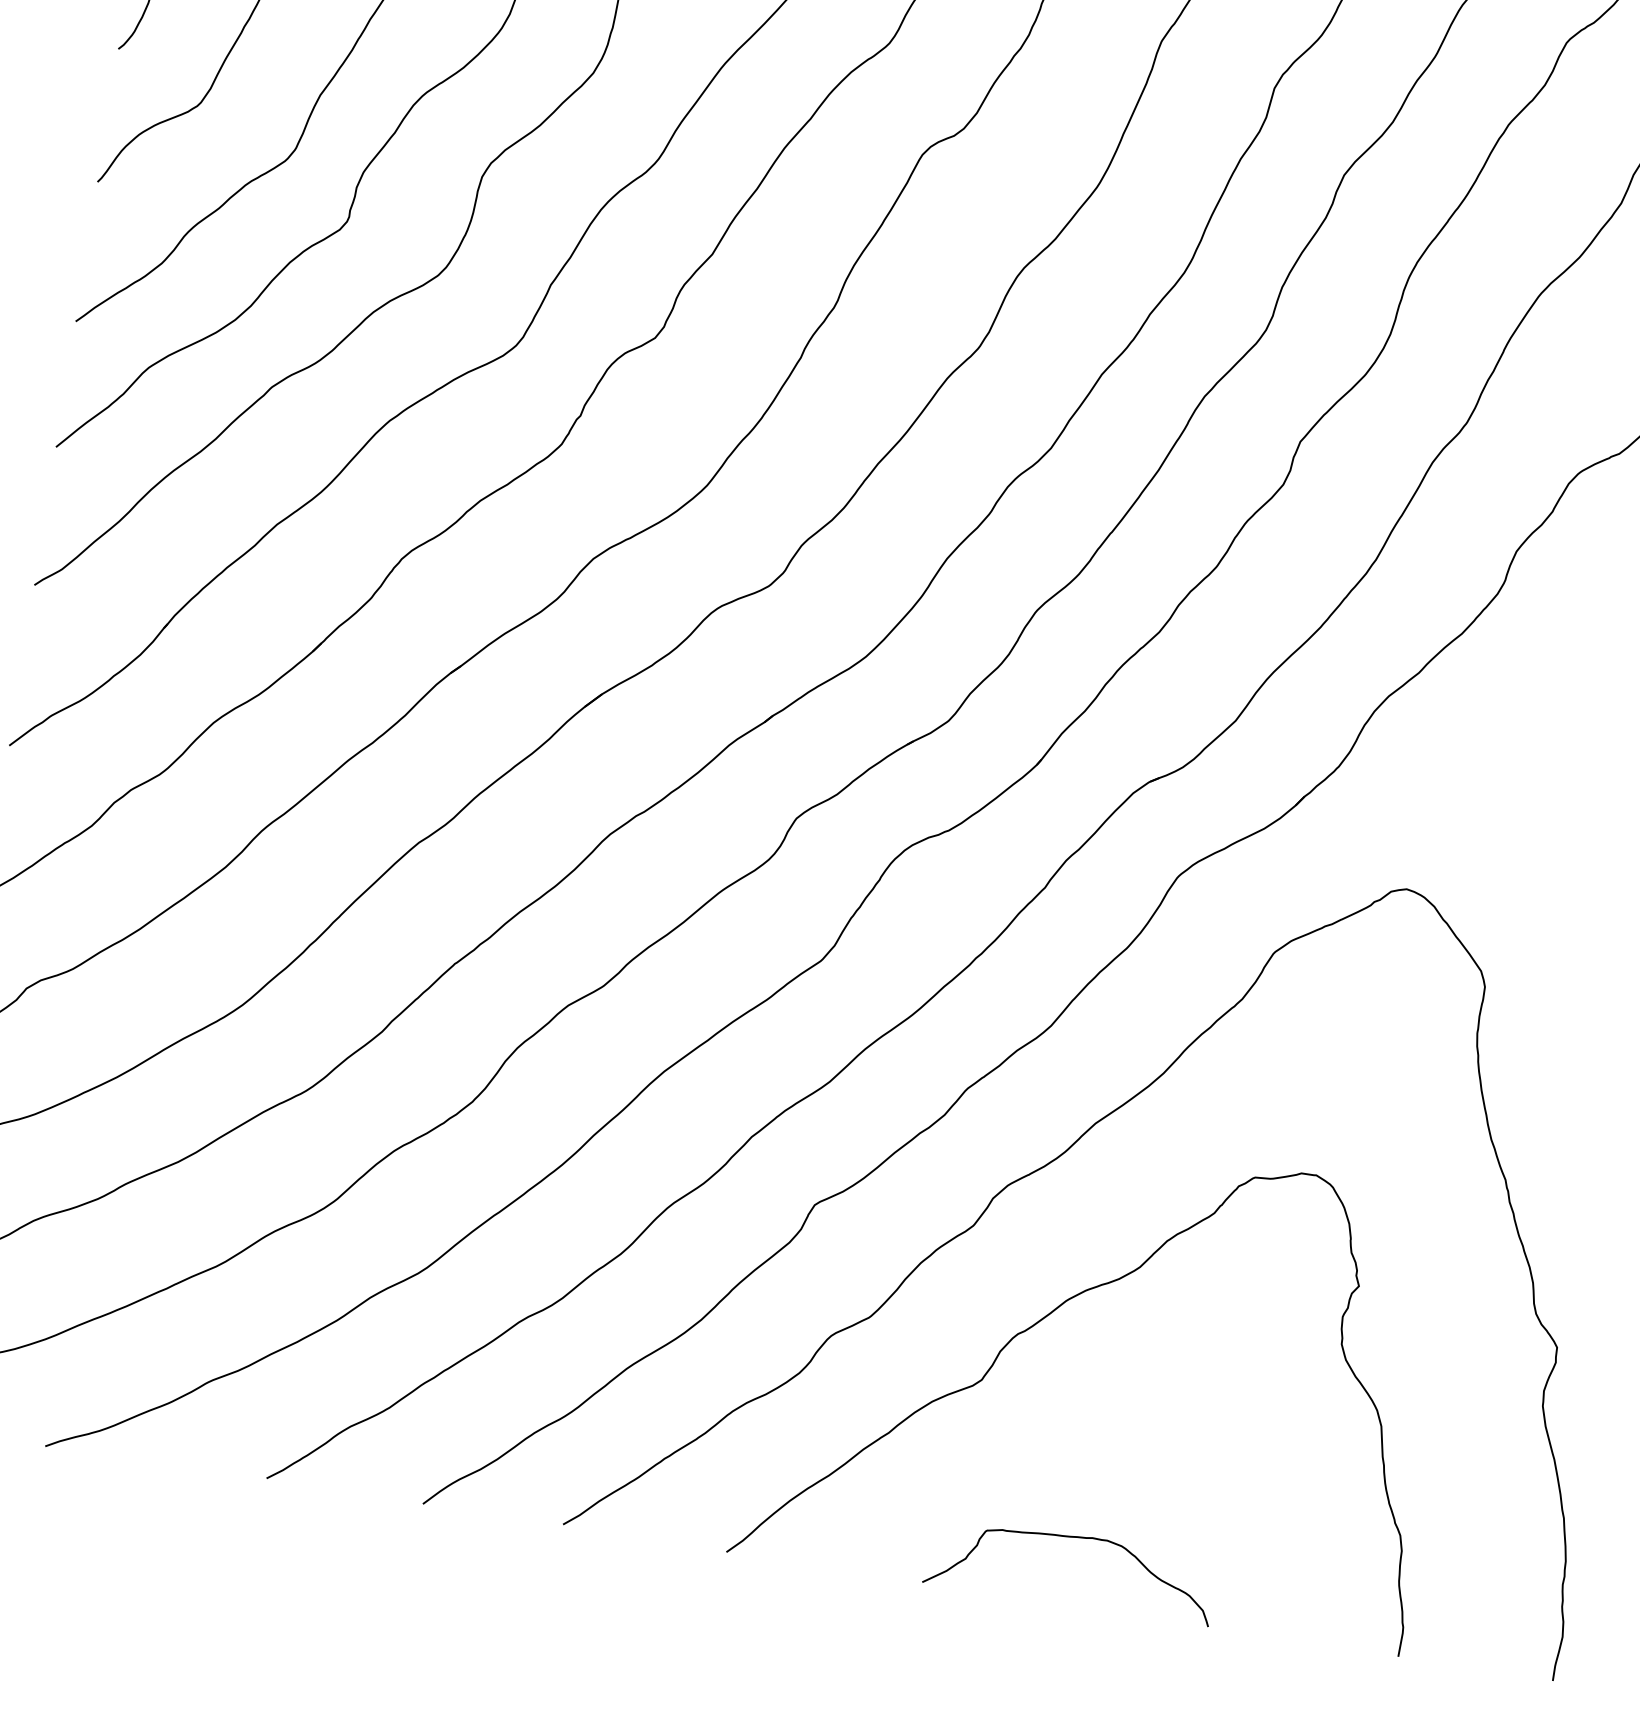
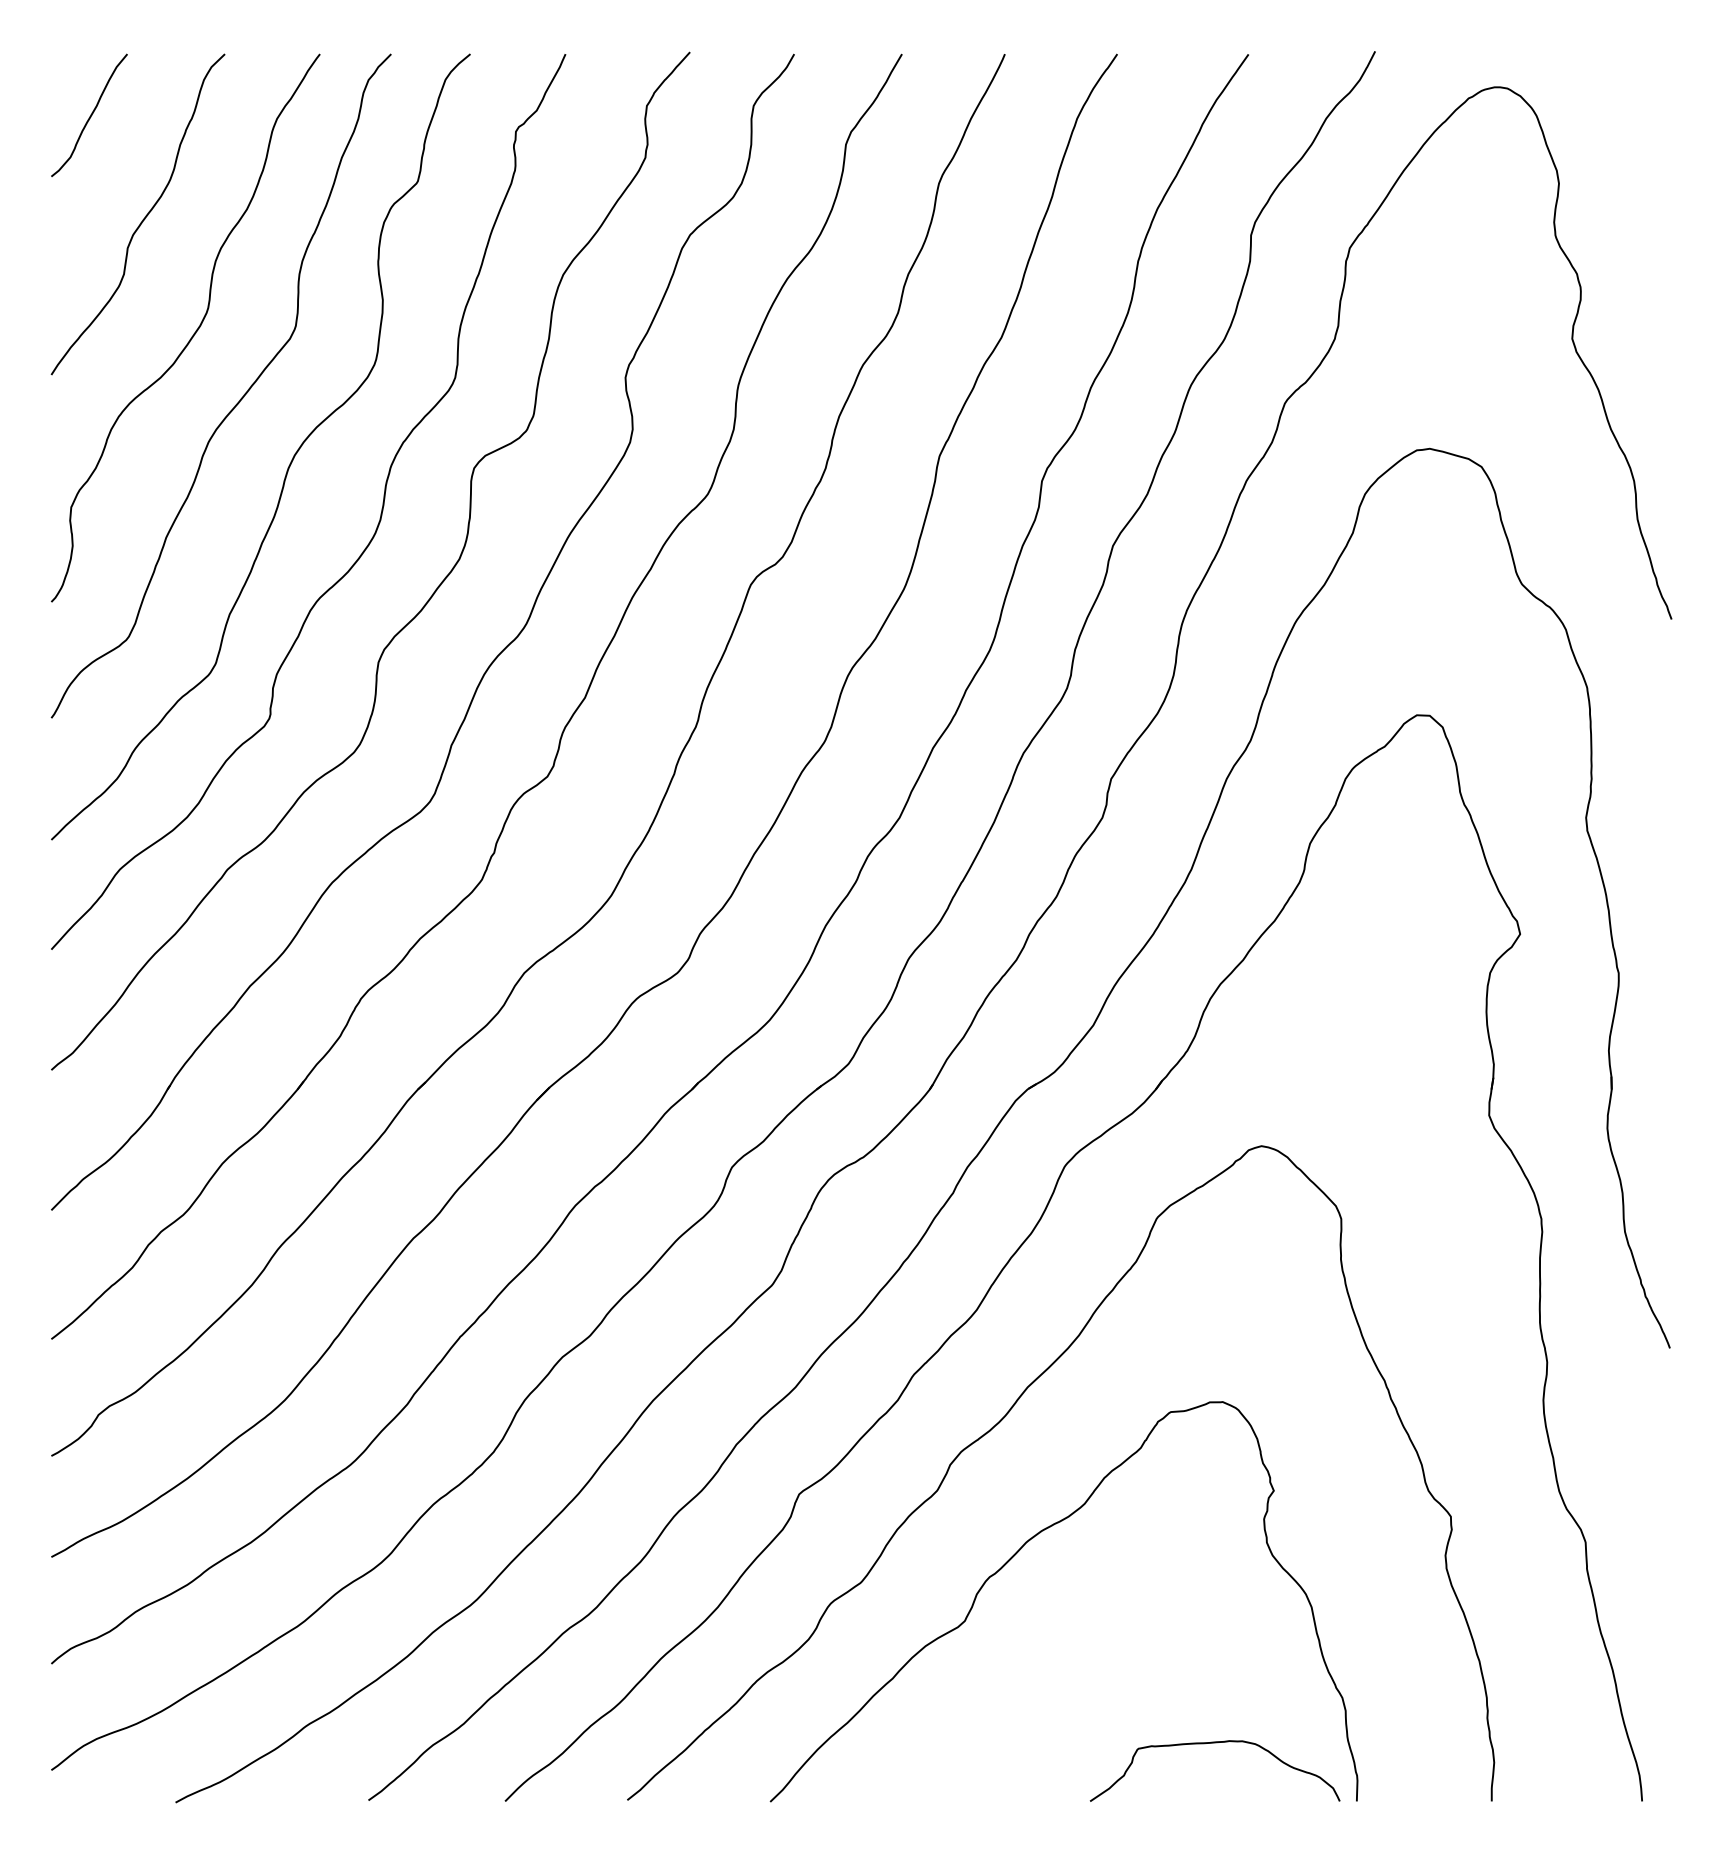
curve: (1075, 1538) -> (1214, 1743), moved

